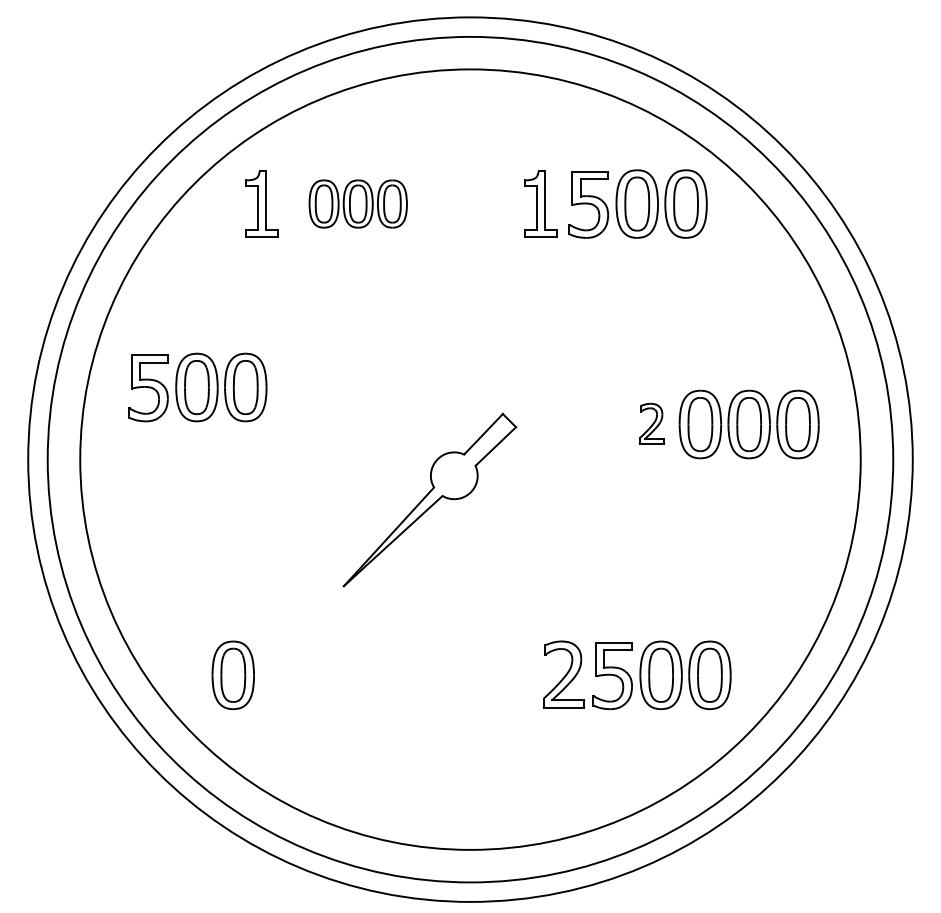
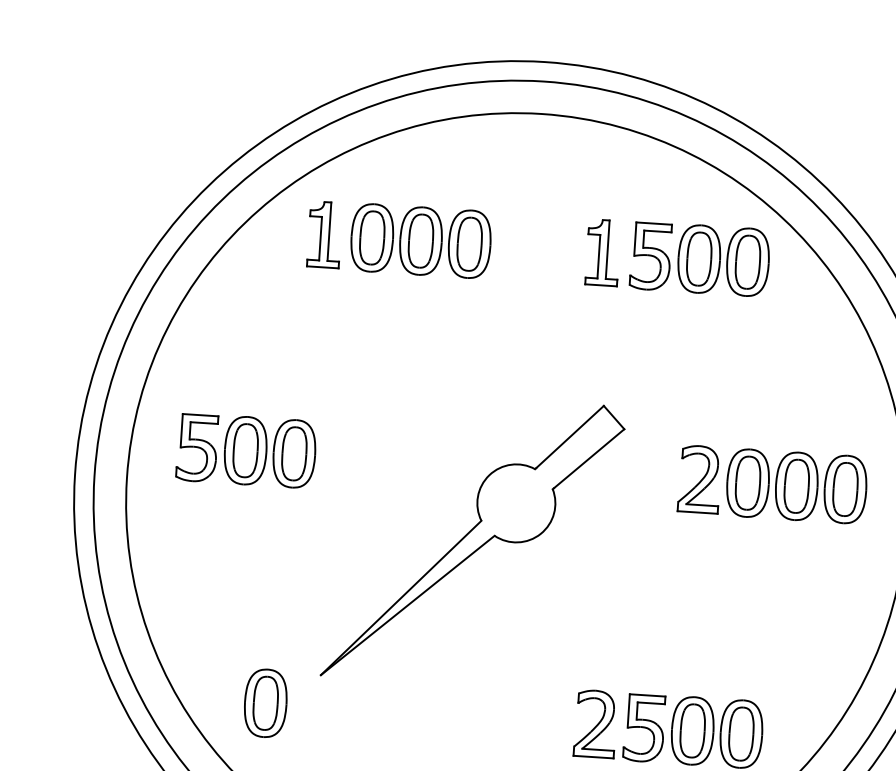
part: (357, 203) -> (420, 240), size x1.43
part: (197, 387) -> (246, 450), moved
part: (651, 423) -> (699, 479), size x1.67
part: (429, 499) -> (472, 540), size x1.67

